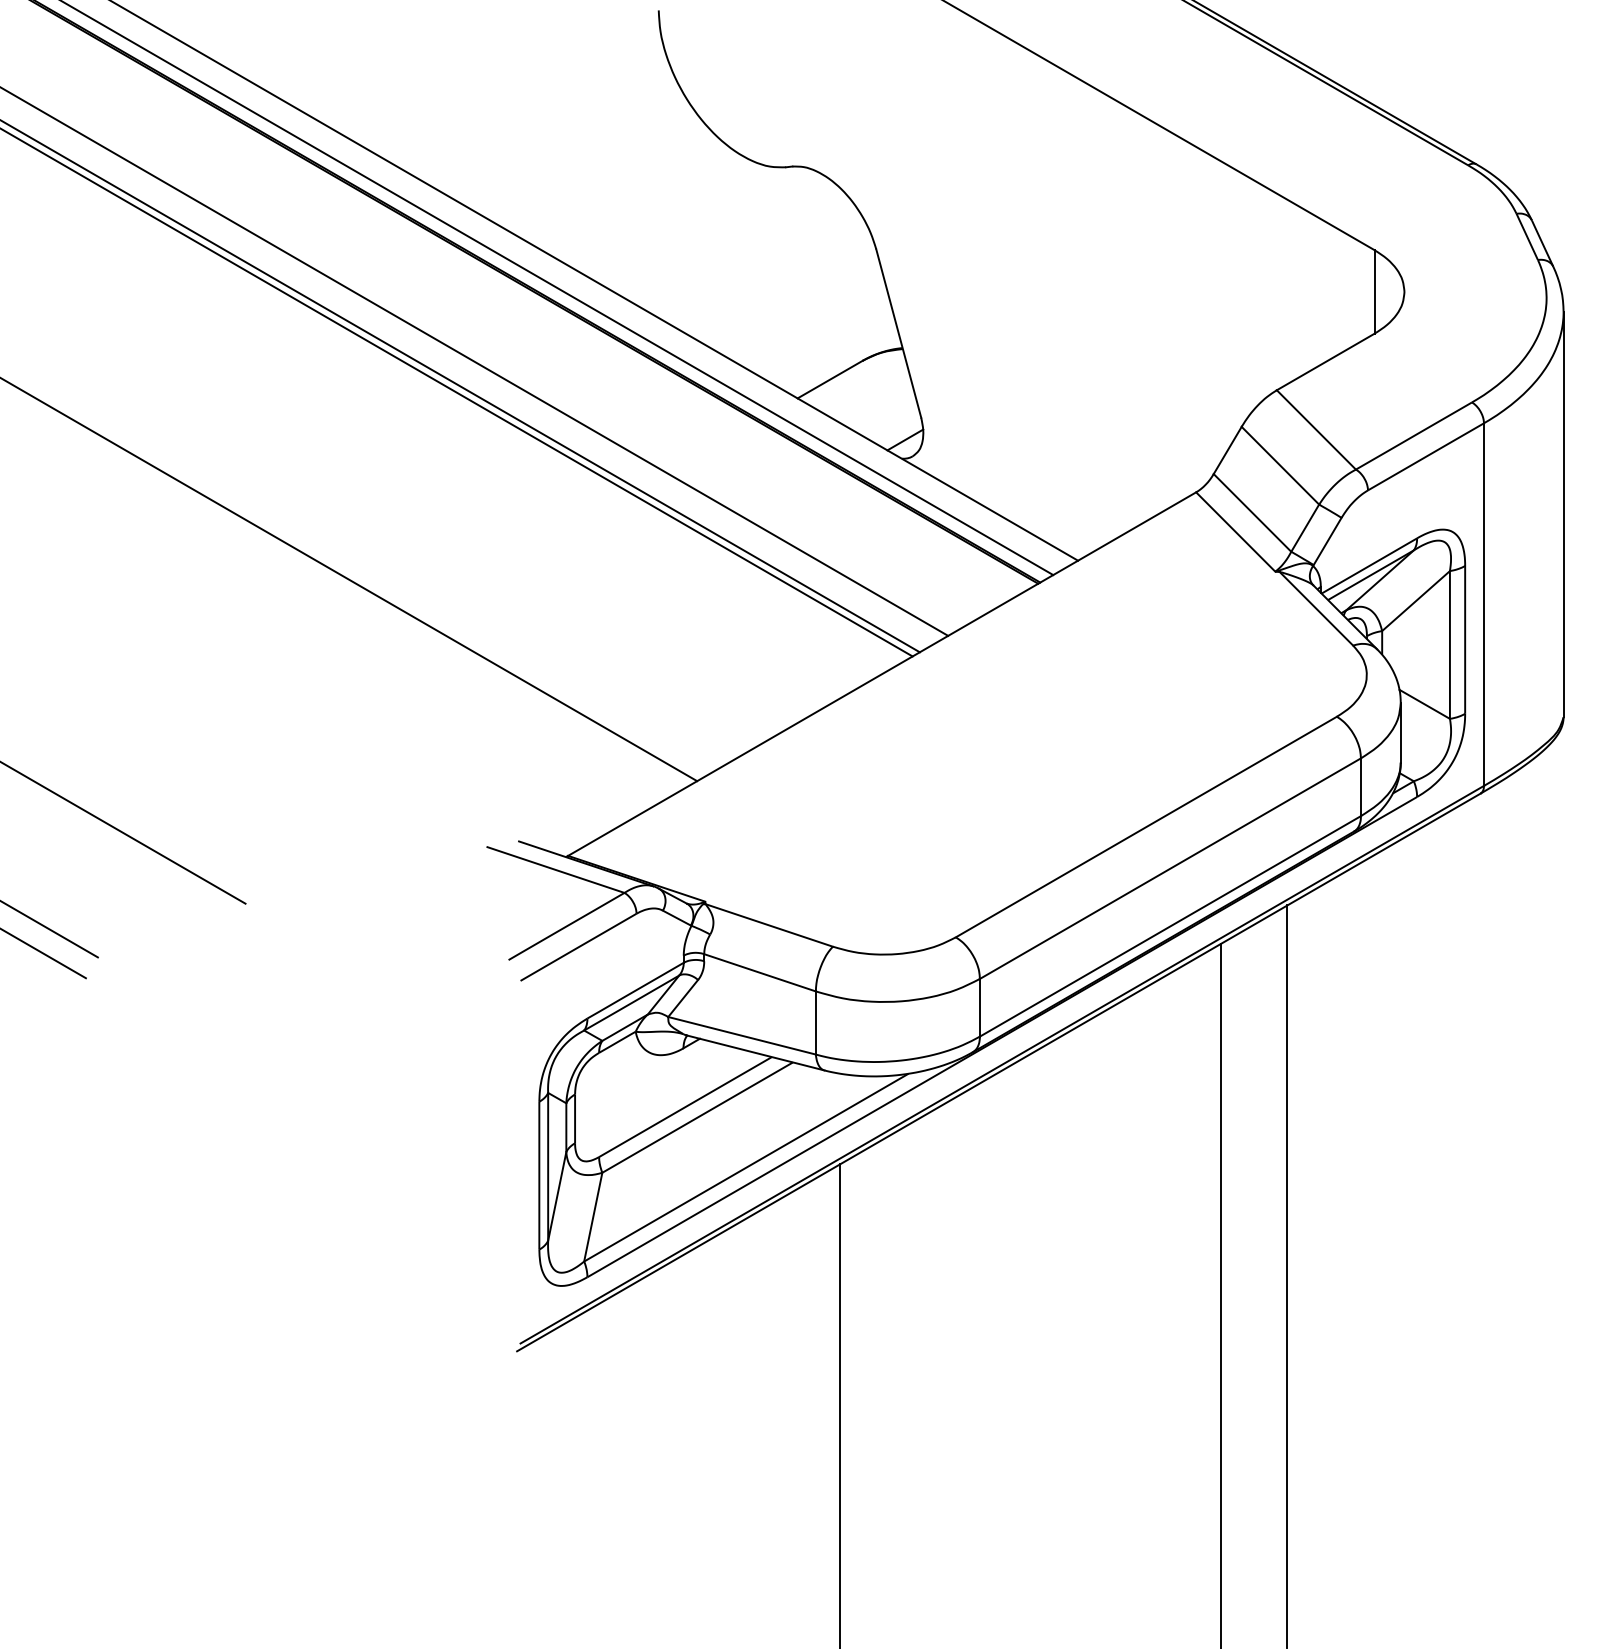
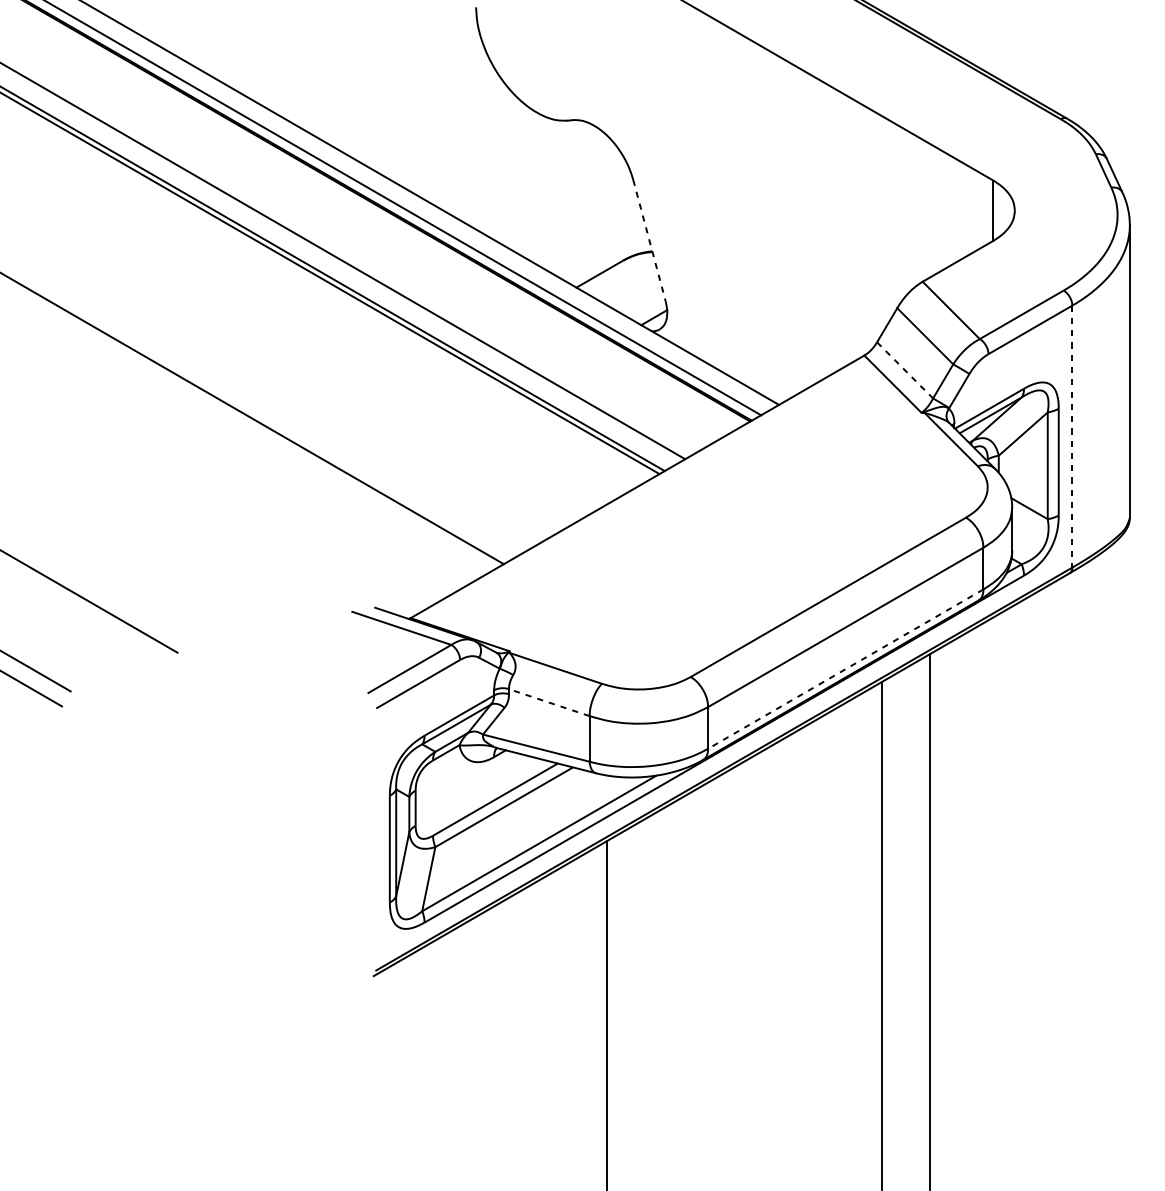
line: (898, 334) -> (649, 241), solid -> dashed
line: (1252, 512) -> (905, 370), solid -> dashed
line: (1484, 605) -> (1072, 437), solid -> dashed
line: (1169, 926) -> (845, 669), solid -> dashed
line: (760, 972) -> (549, 702), solid -> dashed

